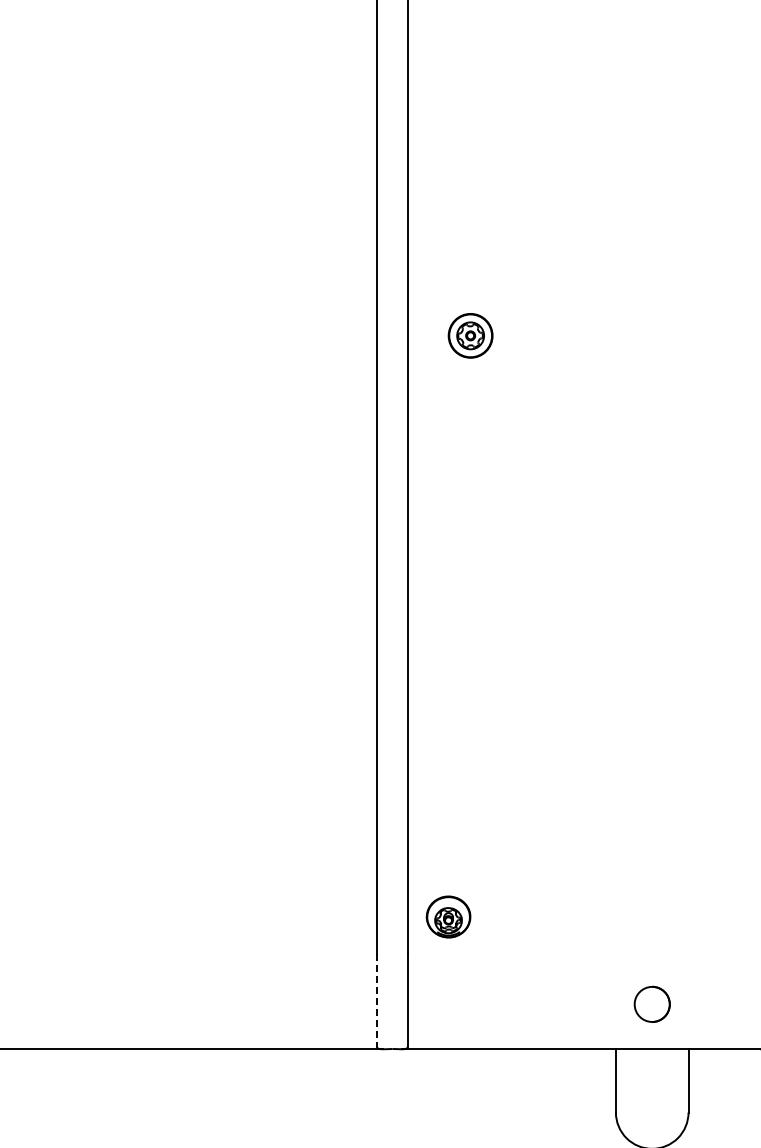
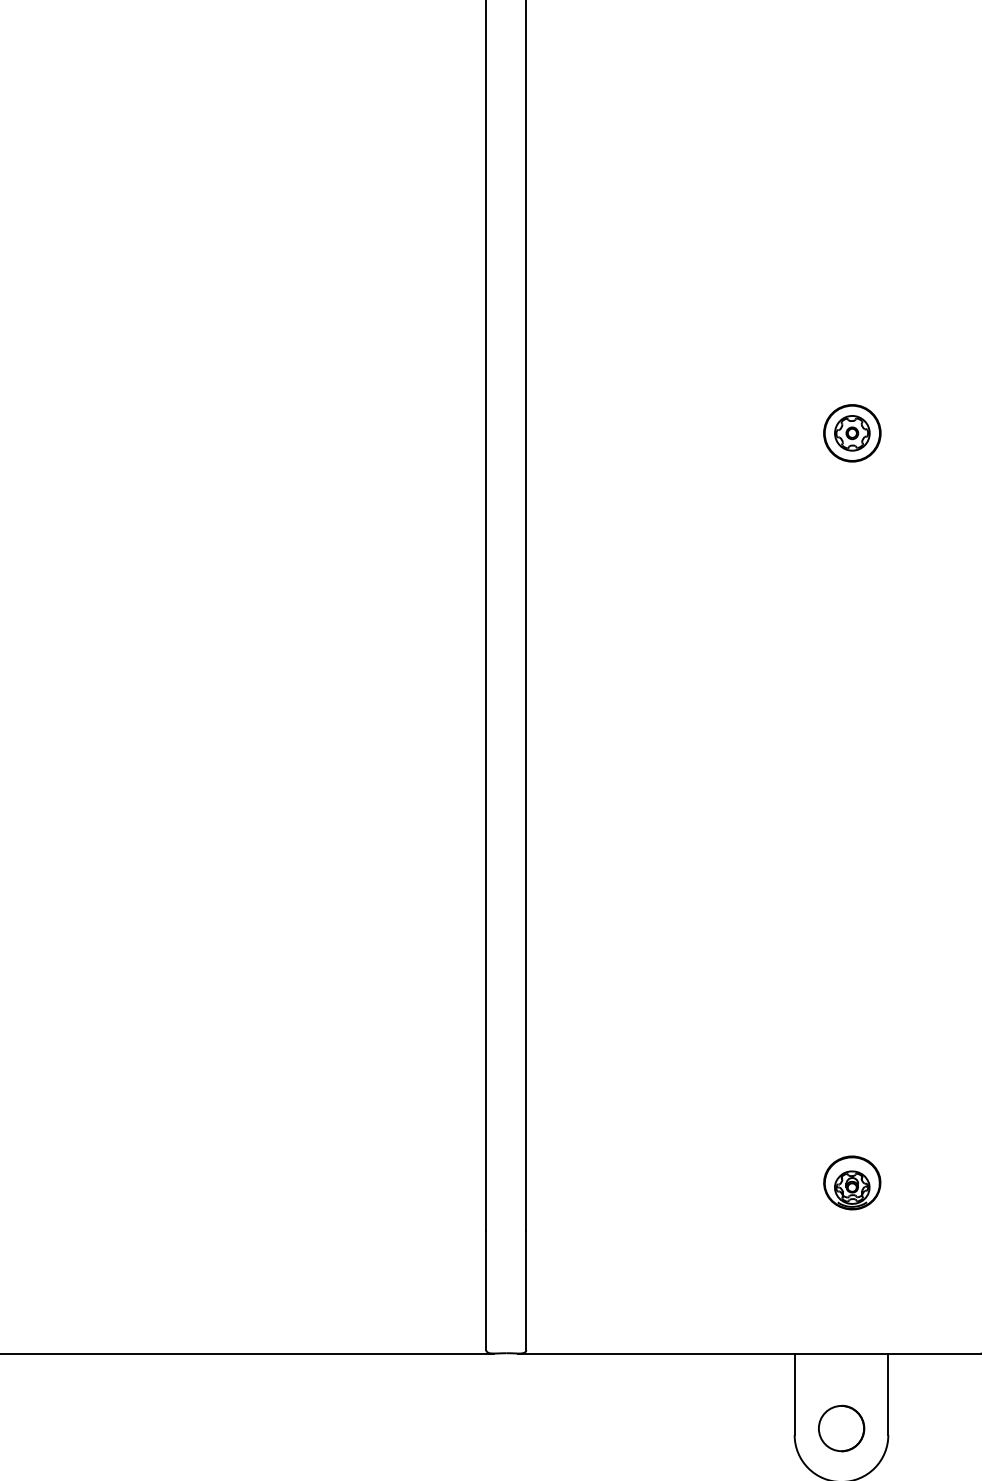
part: (470, 335) -> (852, 432), moved
part: (448, 916) -> (852, 1182), moved
line: (376, 1000) -> (485, 1290), dashed -> solid
circle: (651, 1003) -> (840, 1427), moved

